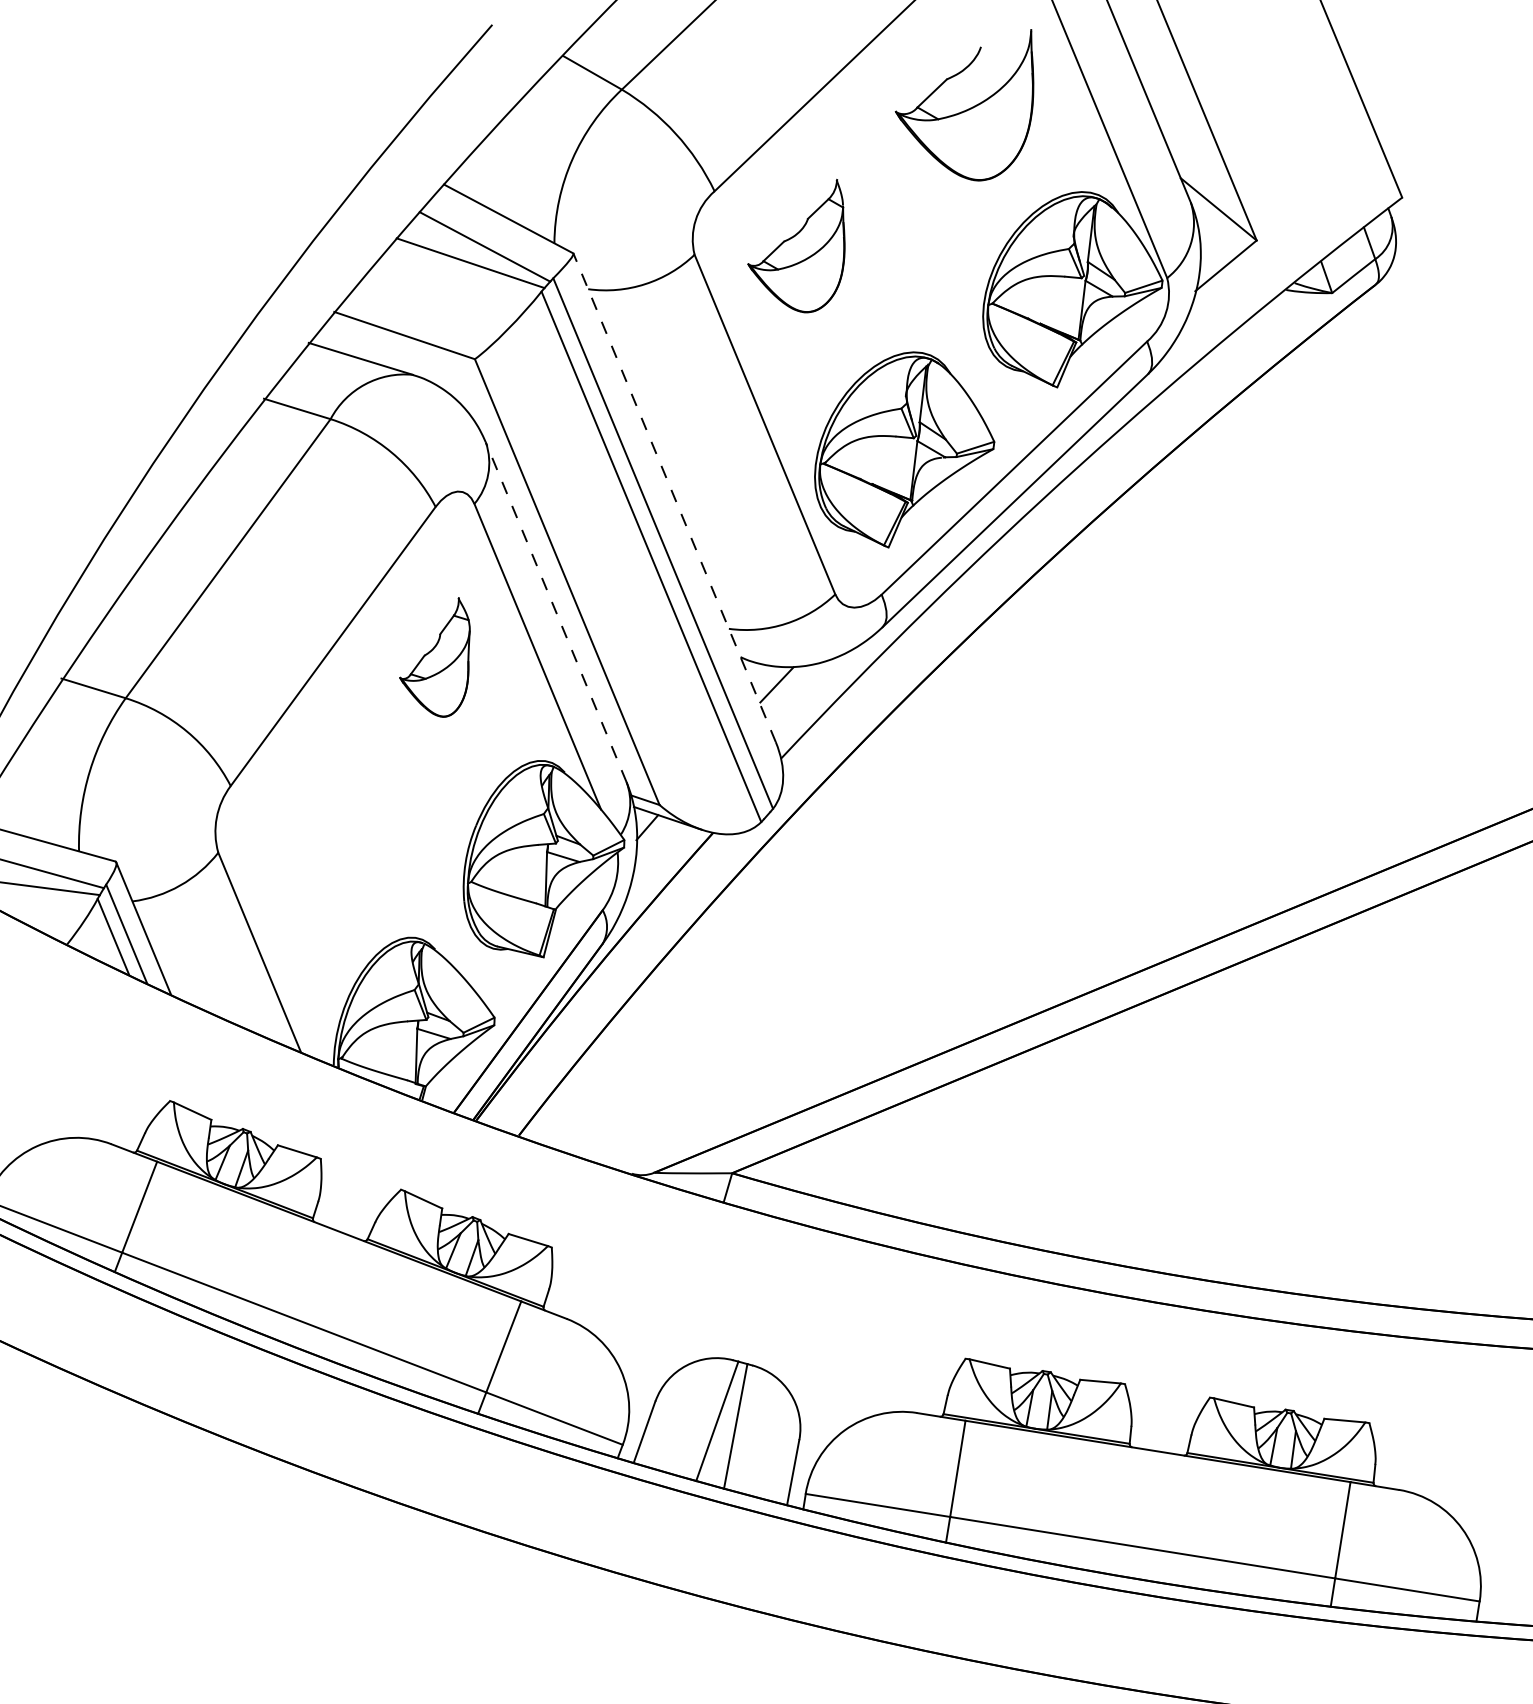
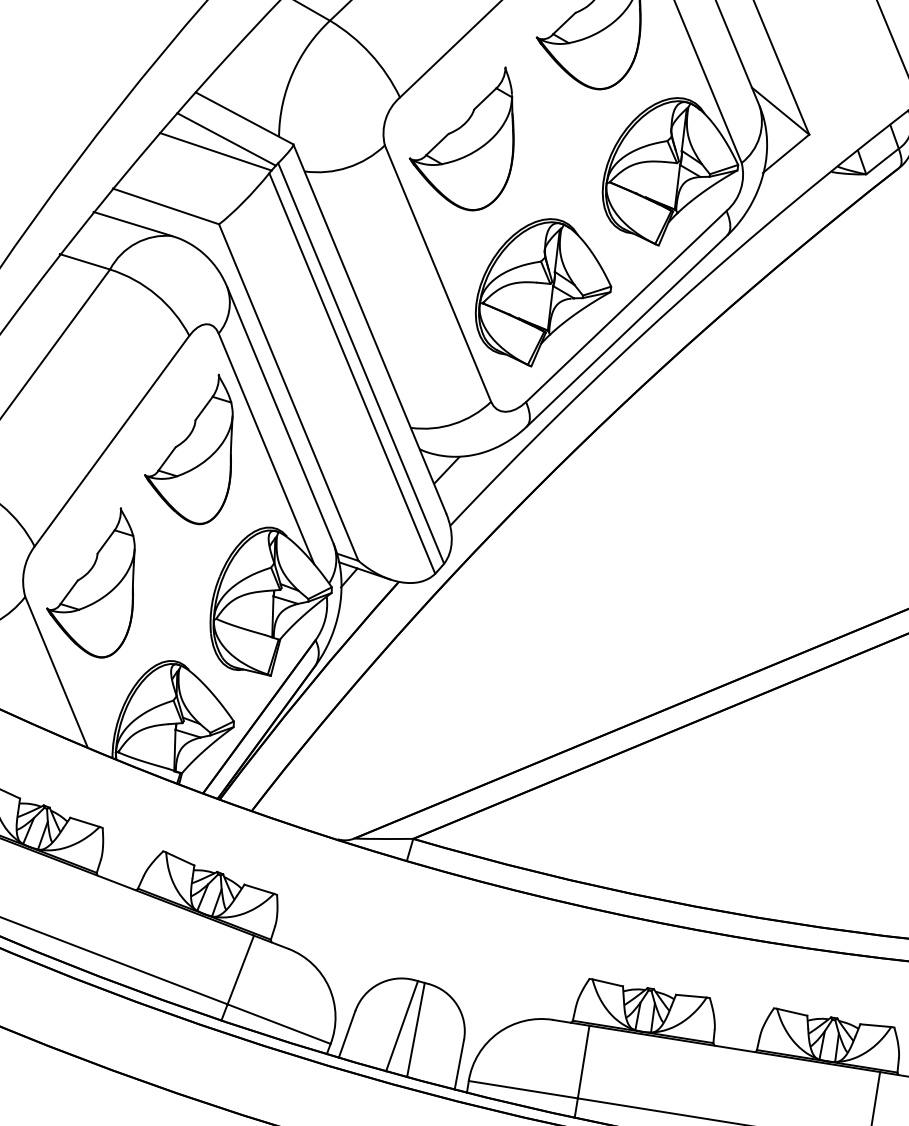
part: (796, 245) -> (461, 138), size x1.43
line: (674, 497) -> (369, 328), dashed -> solid
line: (556, 612) -> (280, 415), dashed -> solid
part: (434, 657) -> (188, 449), size x1.67
part: (305, 834) -> (91, 583), added

